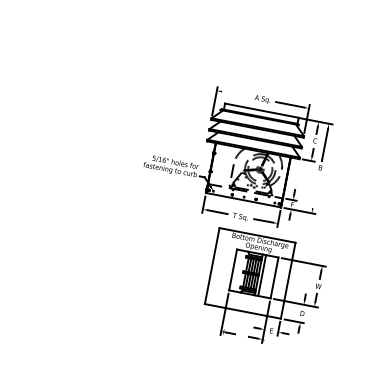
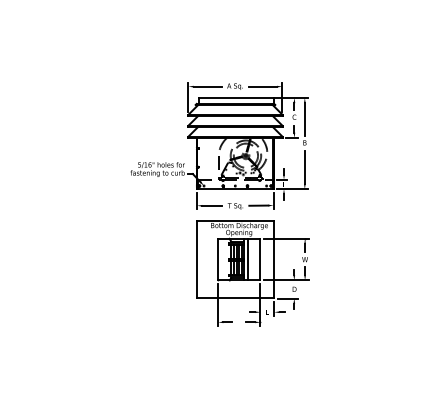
line: (235, 94) -> (207, 86), added
line: (315, 192) -> (304, 167), added
part: (264, 290) -> (252, 273), moved

